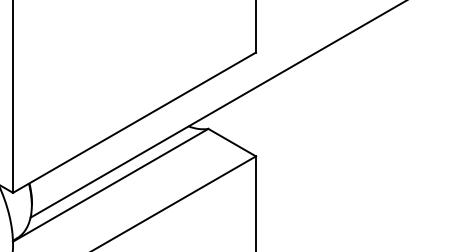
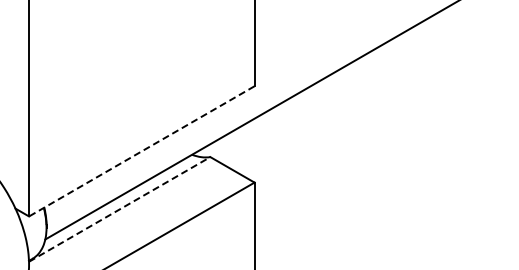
line: (134, 122) -> (141, 151), solid -> dashed
line: (110, 185) -> (119, 209), solid -> dashed

